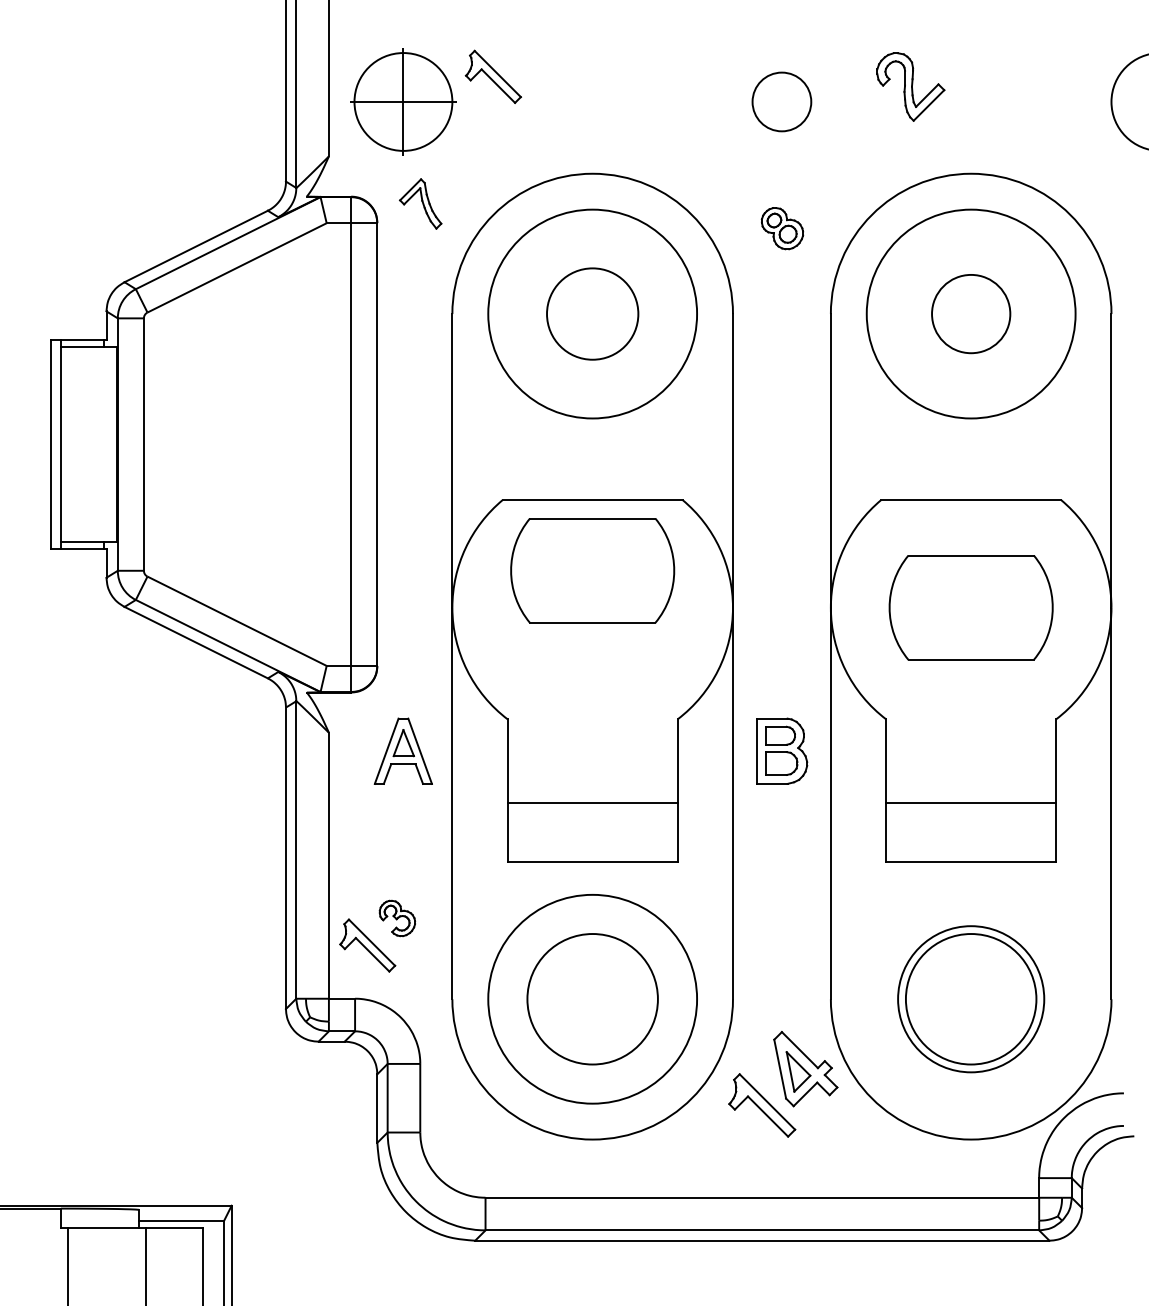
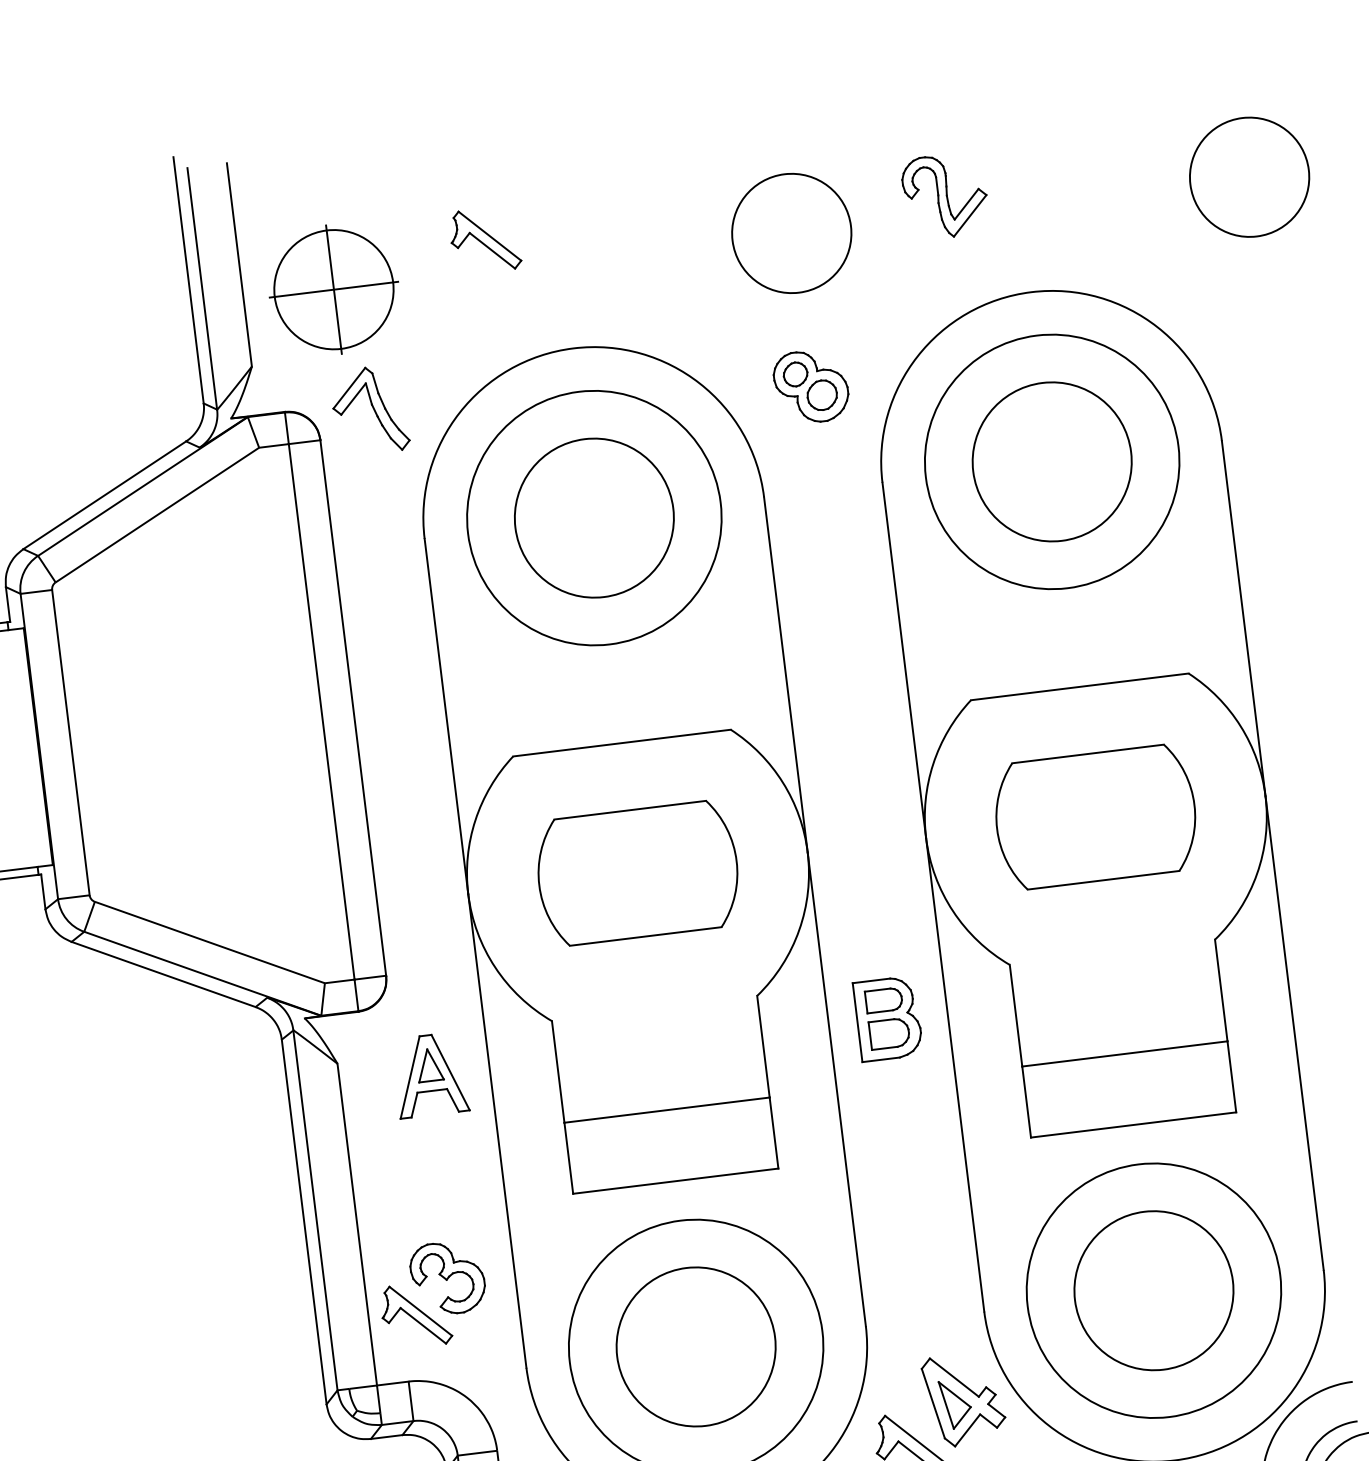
part: (492, 76) -> (483, 240), moved
circle: (781, 101) -> (791, 232), size x1.67
part: (420, 203) -> (369, 409), size x1.43
part: (782, 228) -> (811, 386), size x1.43
circle: (592, 313) -> (594, 517), size x1.43
circle: (970, 313) -> (1051, 461), size x1.67
part: (592, 570) -> (637, 873), moved
part: (397, 918) -> (448, 1278), size x1.67
circle: (970, 998) -> (1153, 1289), size x1.43

